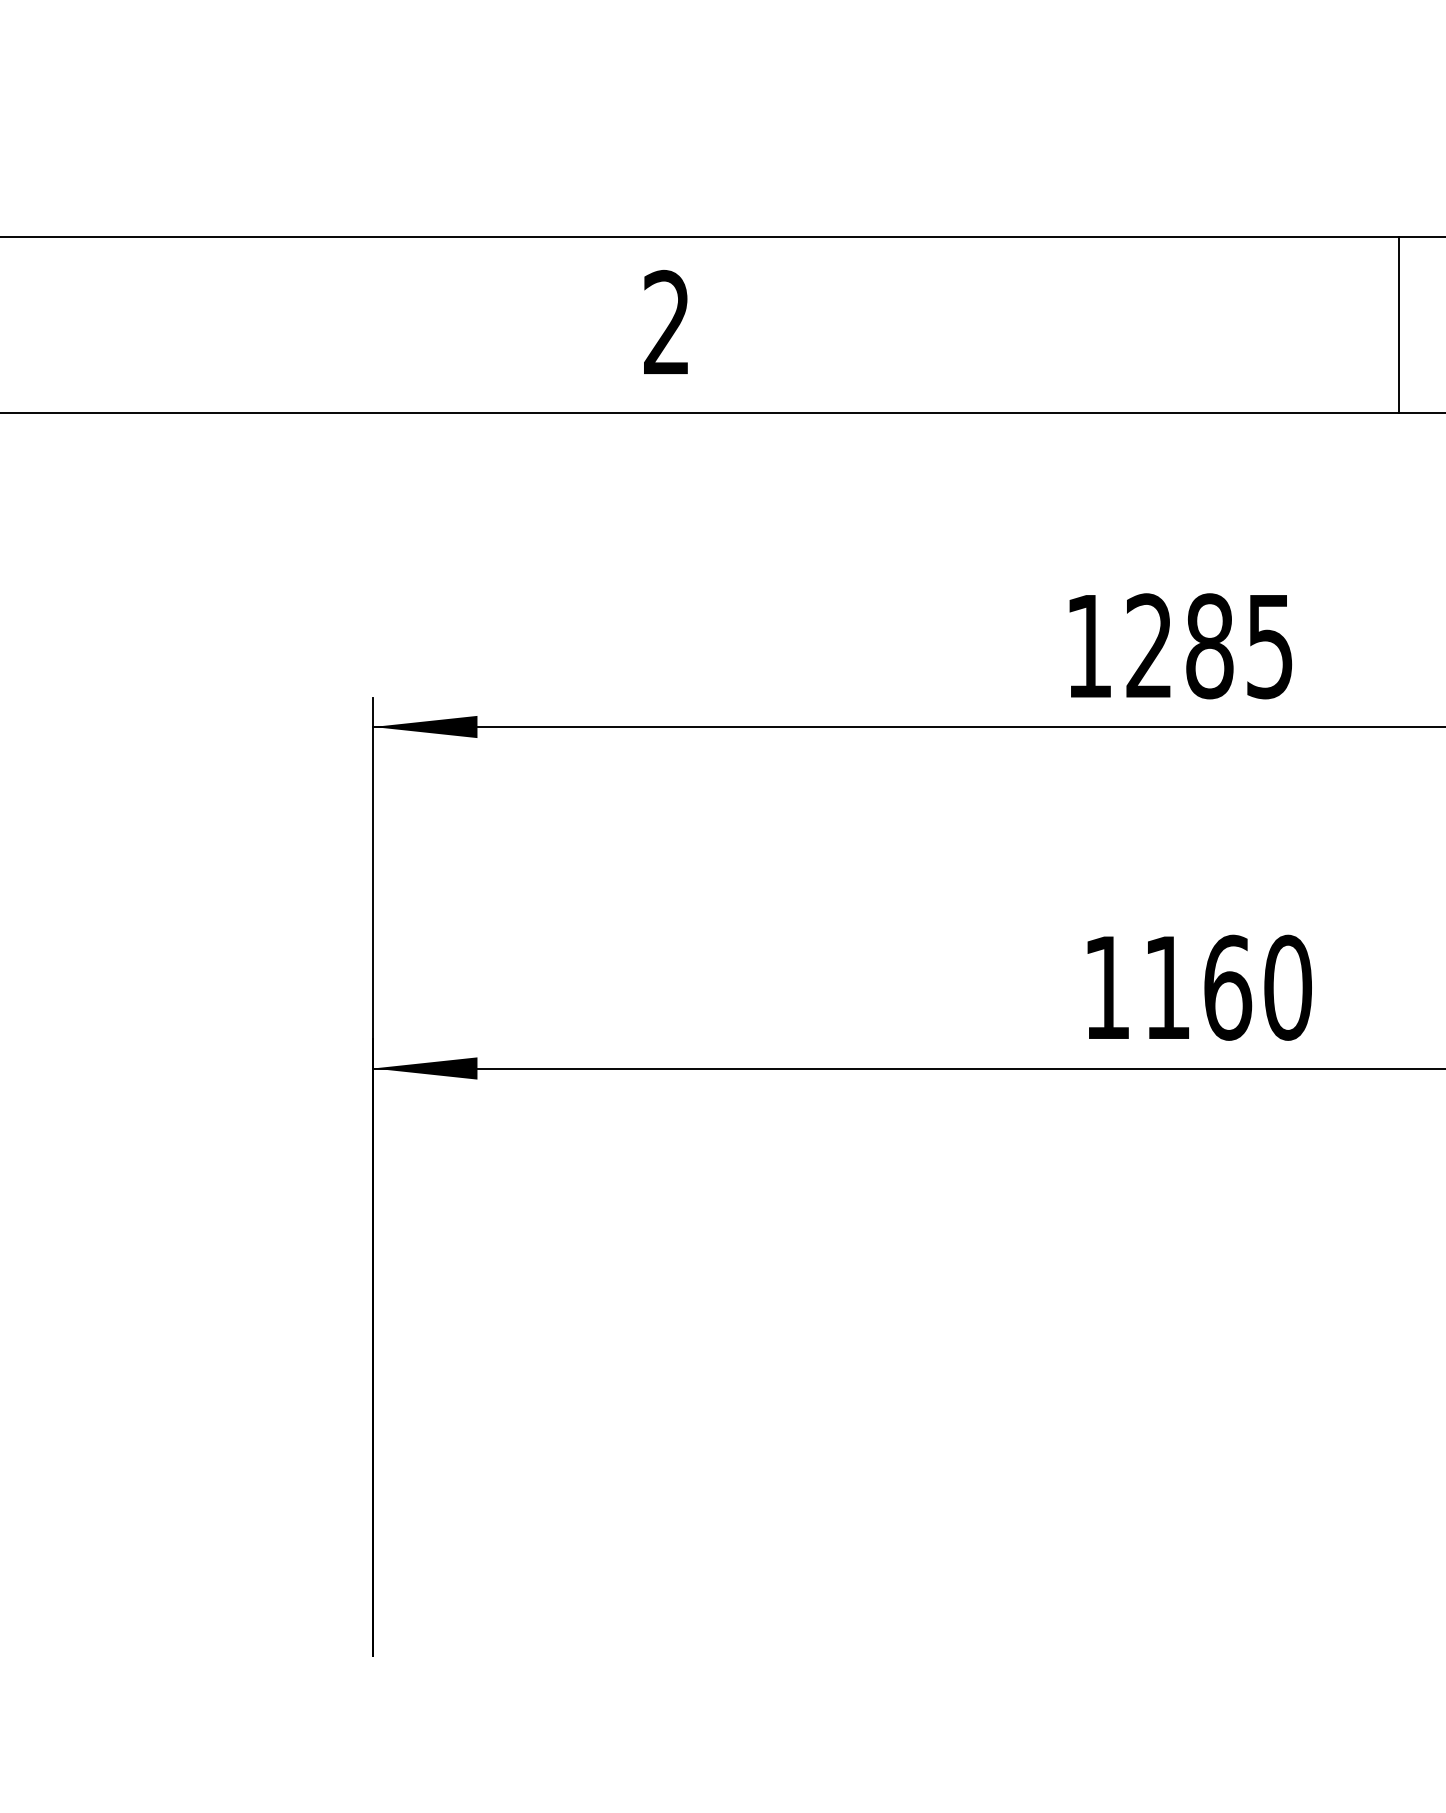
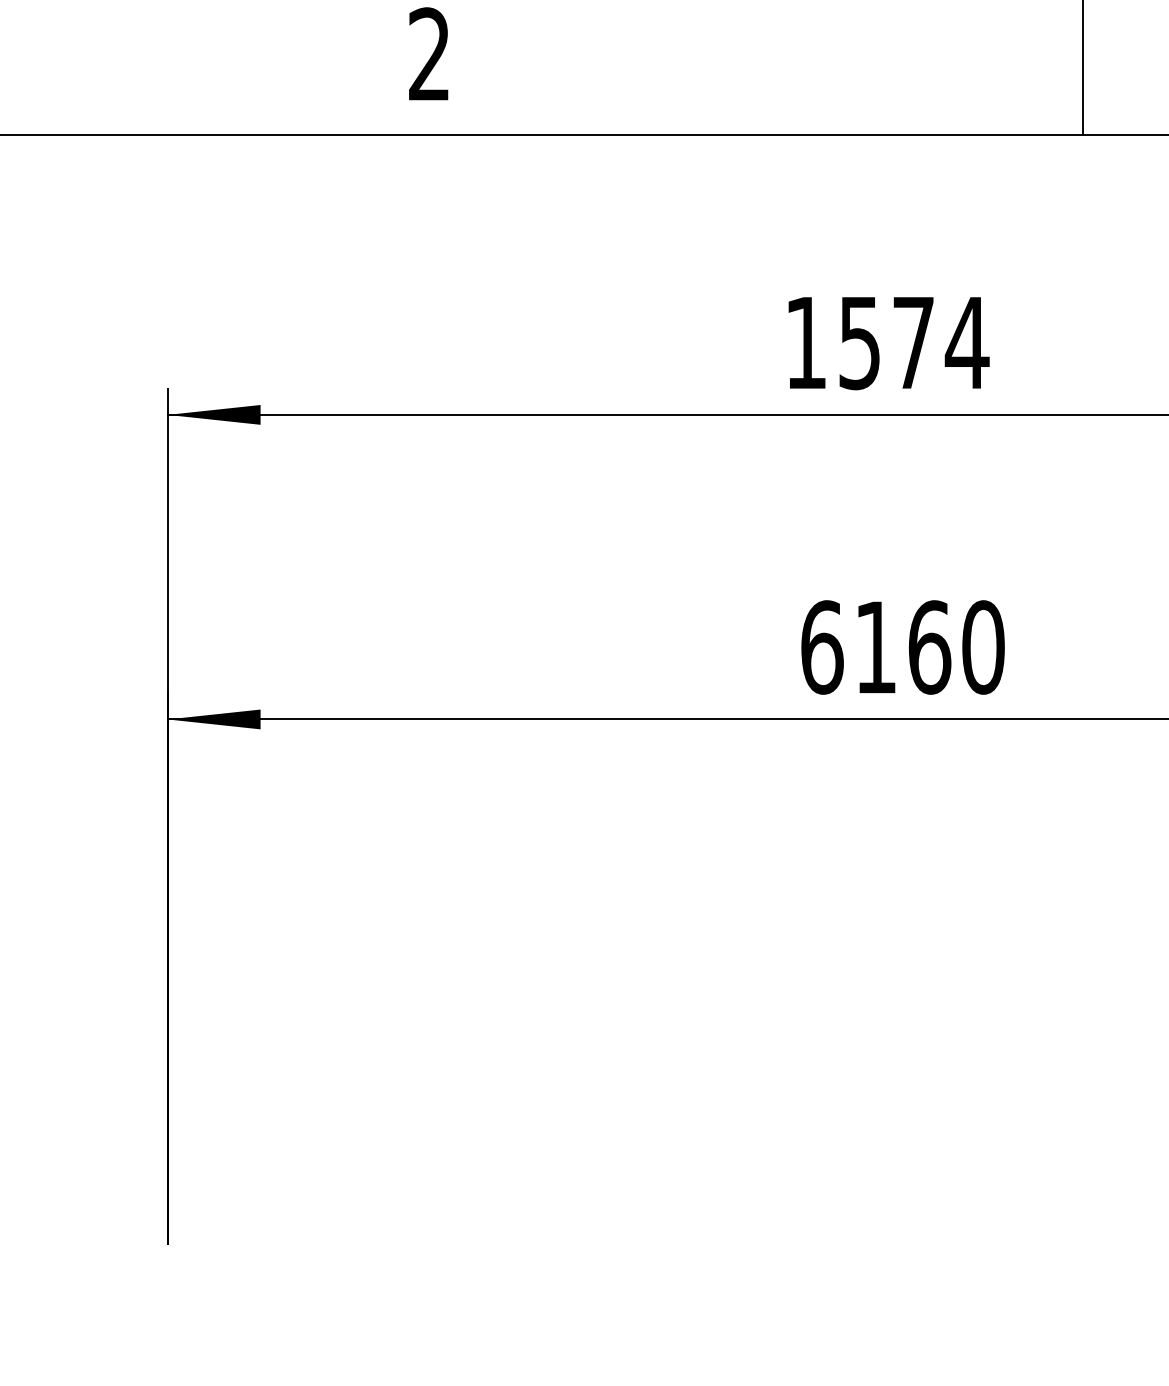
text: (1210, 646) -> (914, 343), 1285 -> 1574
text: (1107, 987) -> (822, 647), 1160 -> 6160

